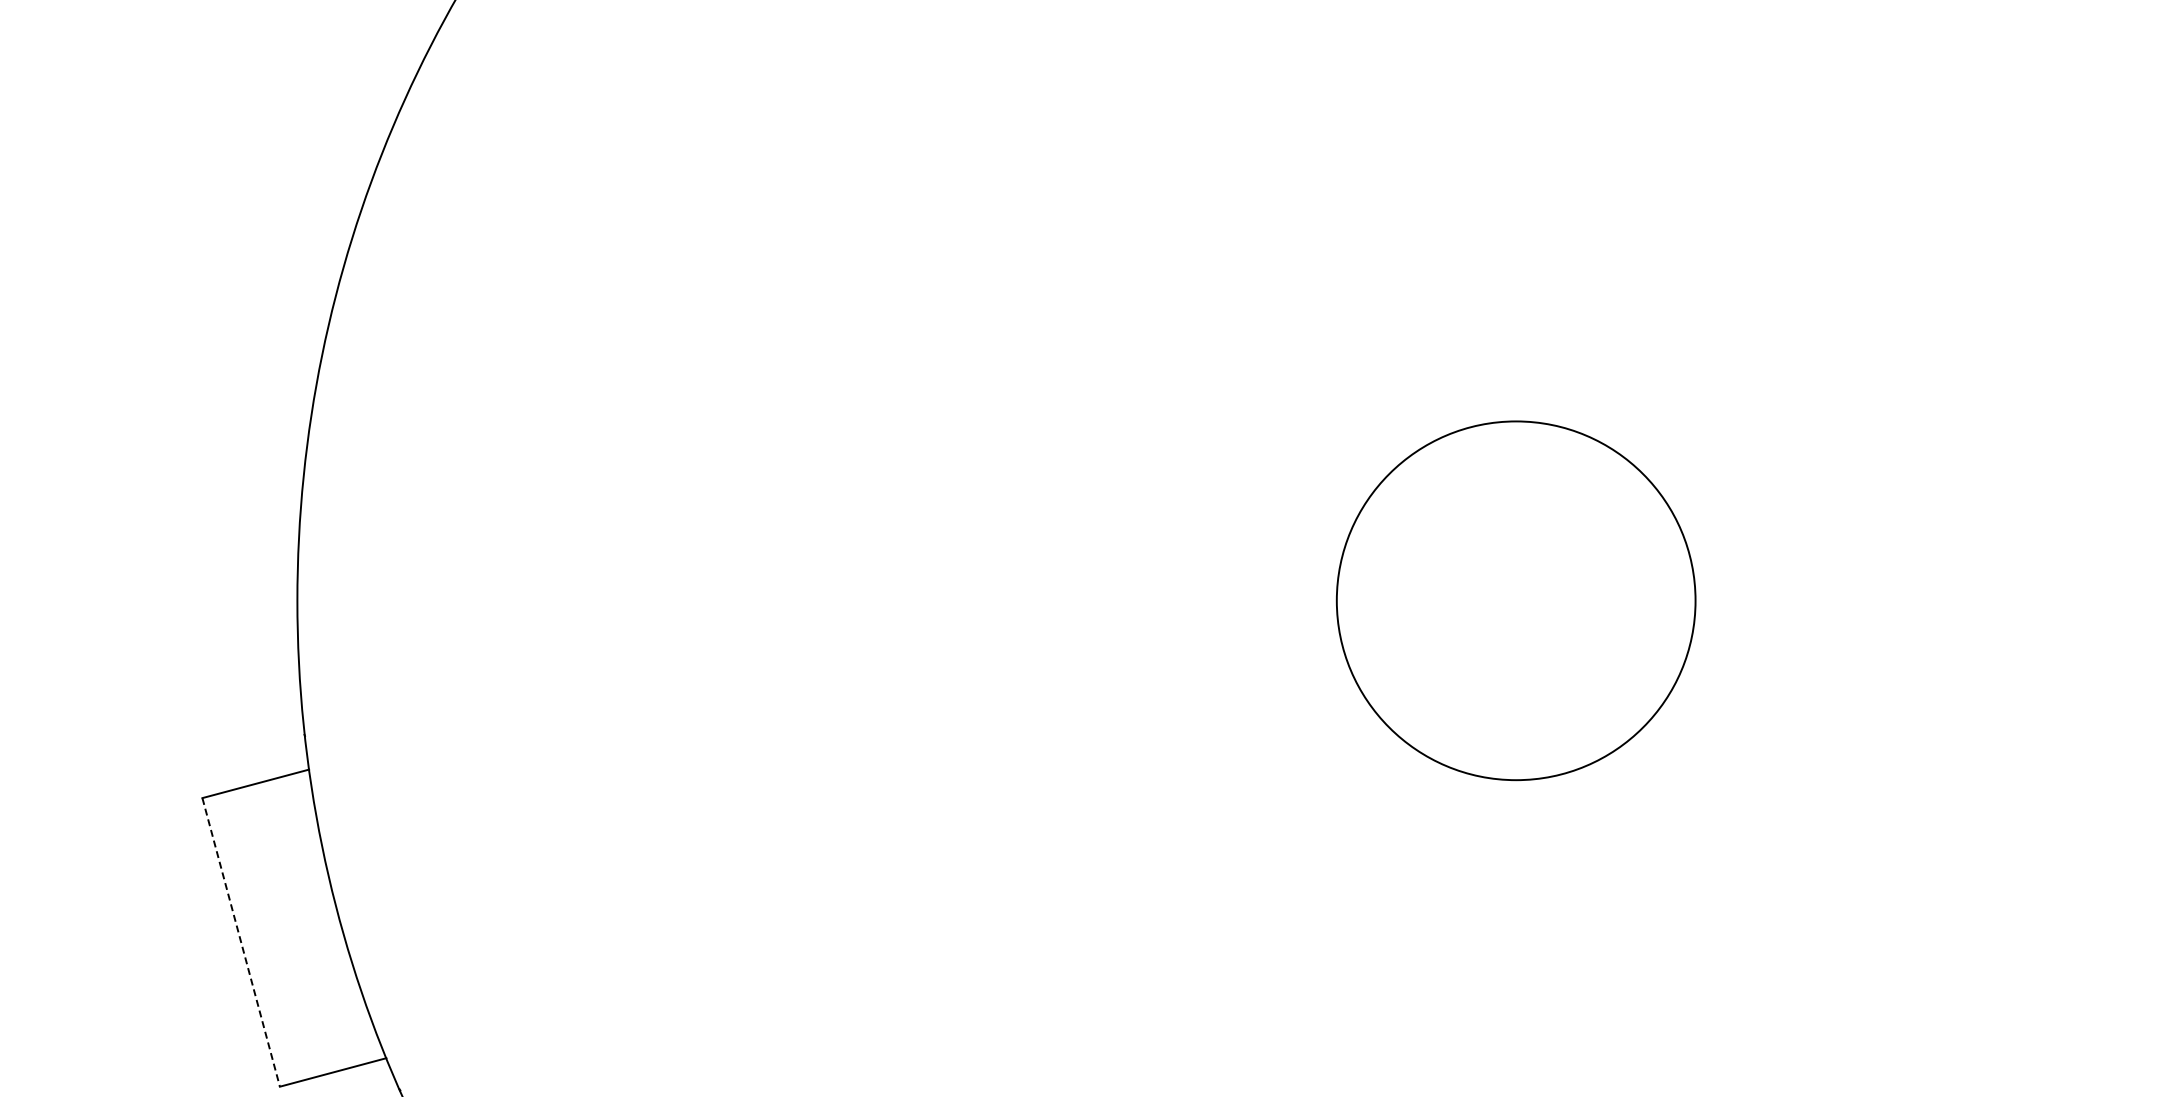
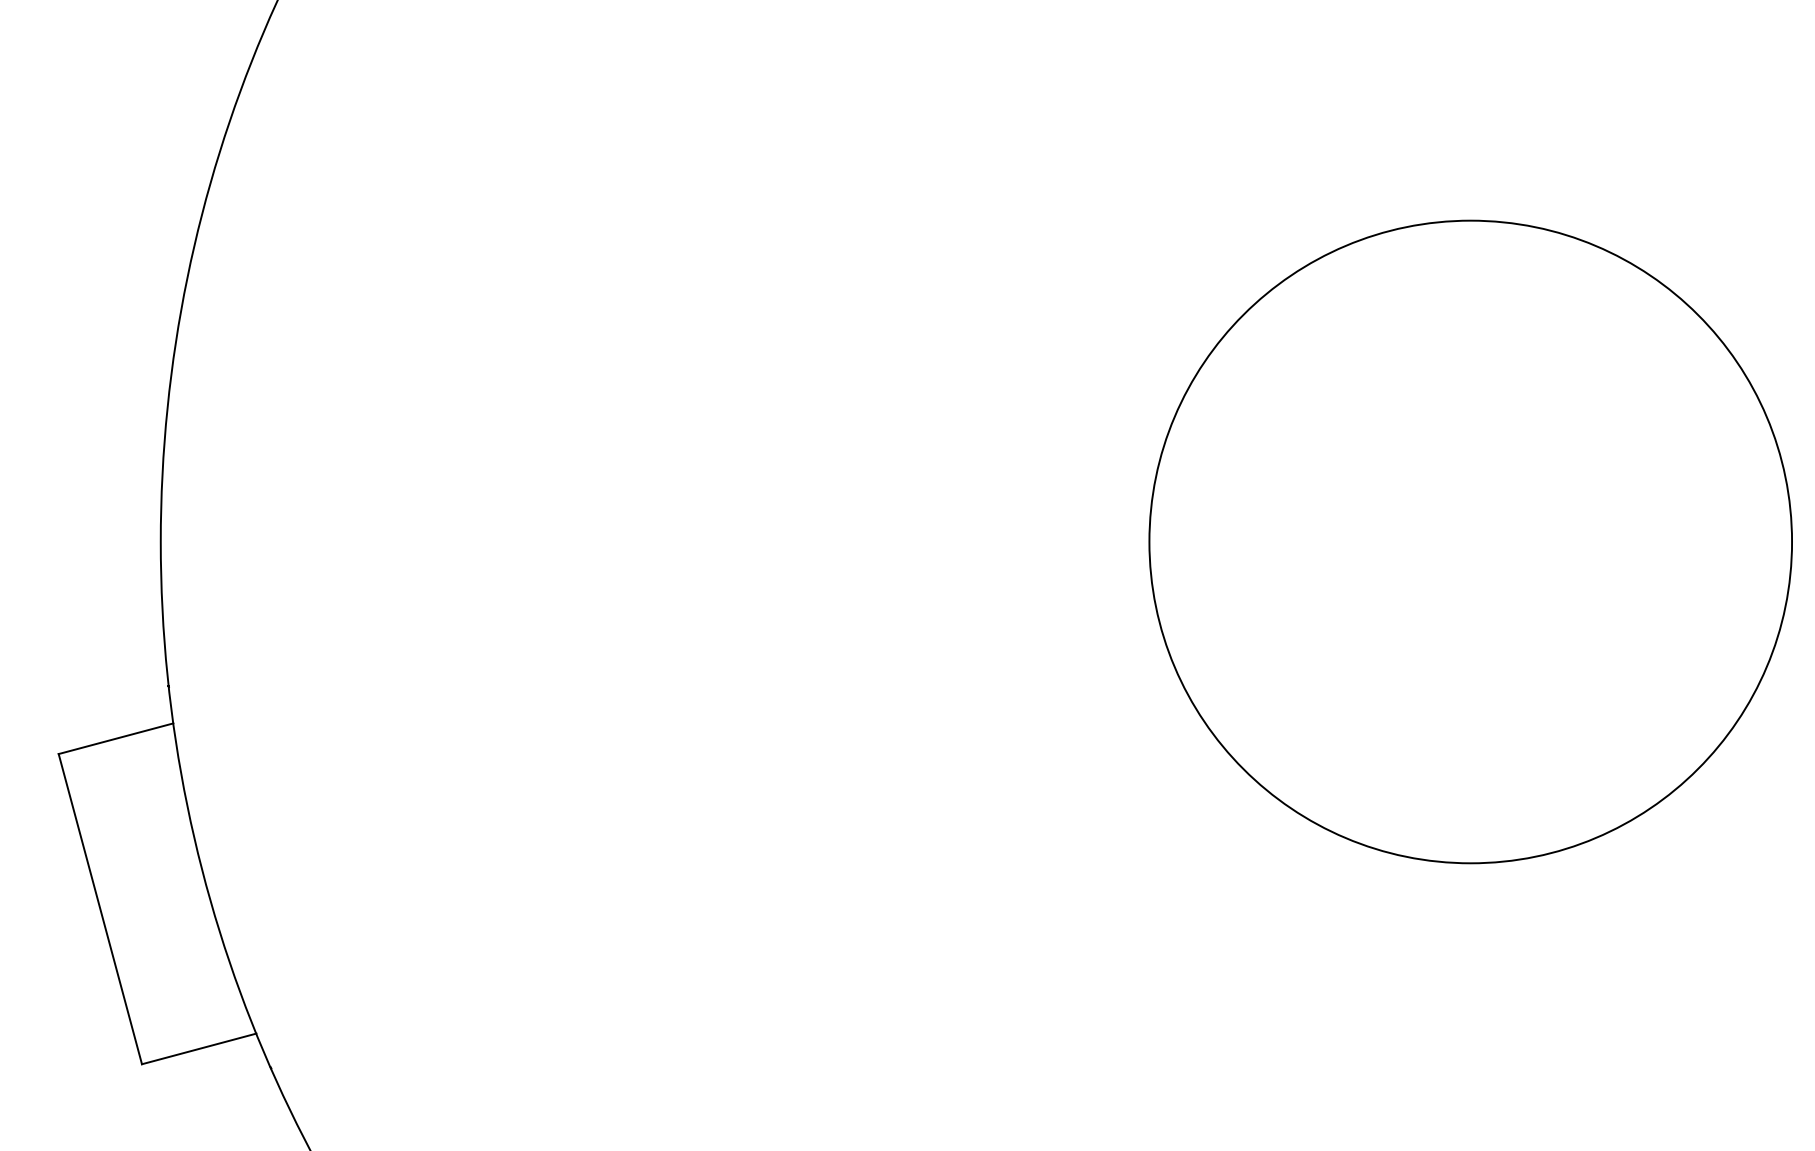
circle: (1516, 600) -> (1471, 541), size x1.67
line: (241, 942) -> (100, 909), dashed -> solid

